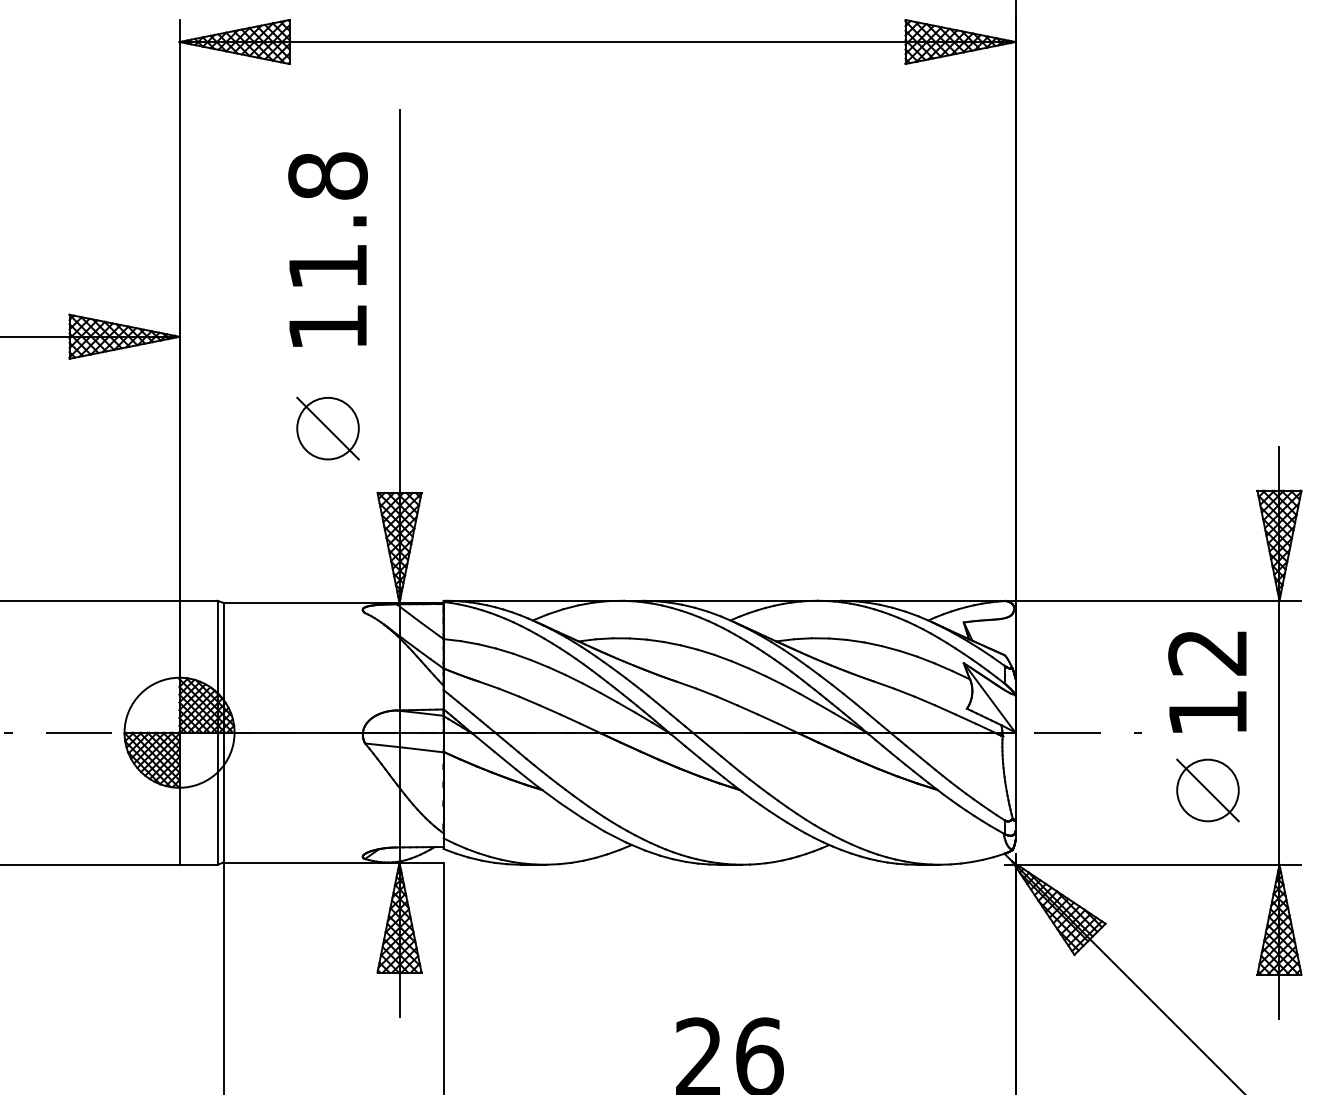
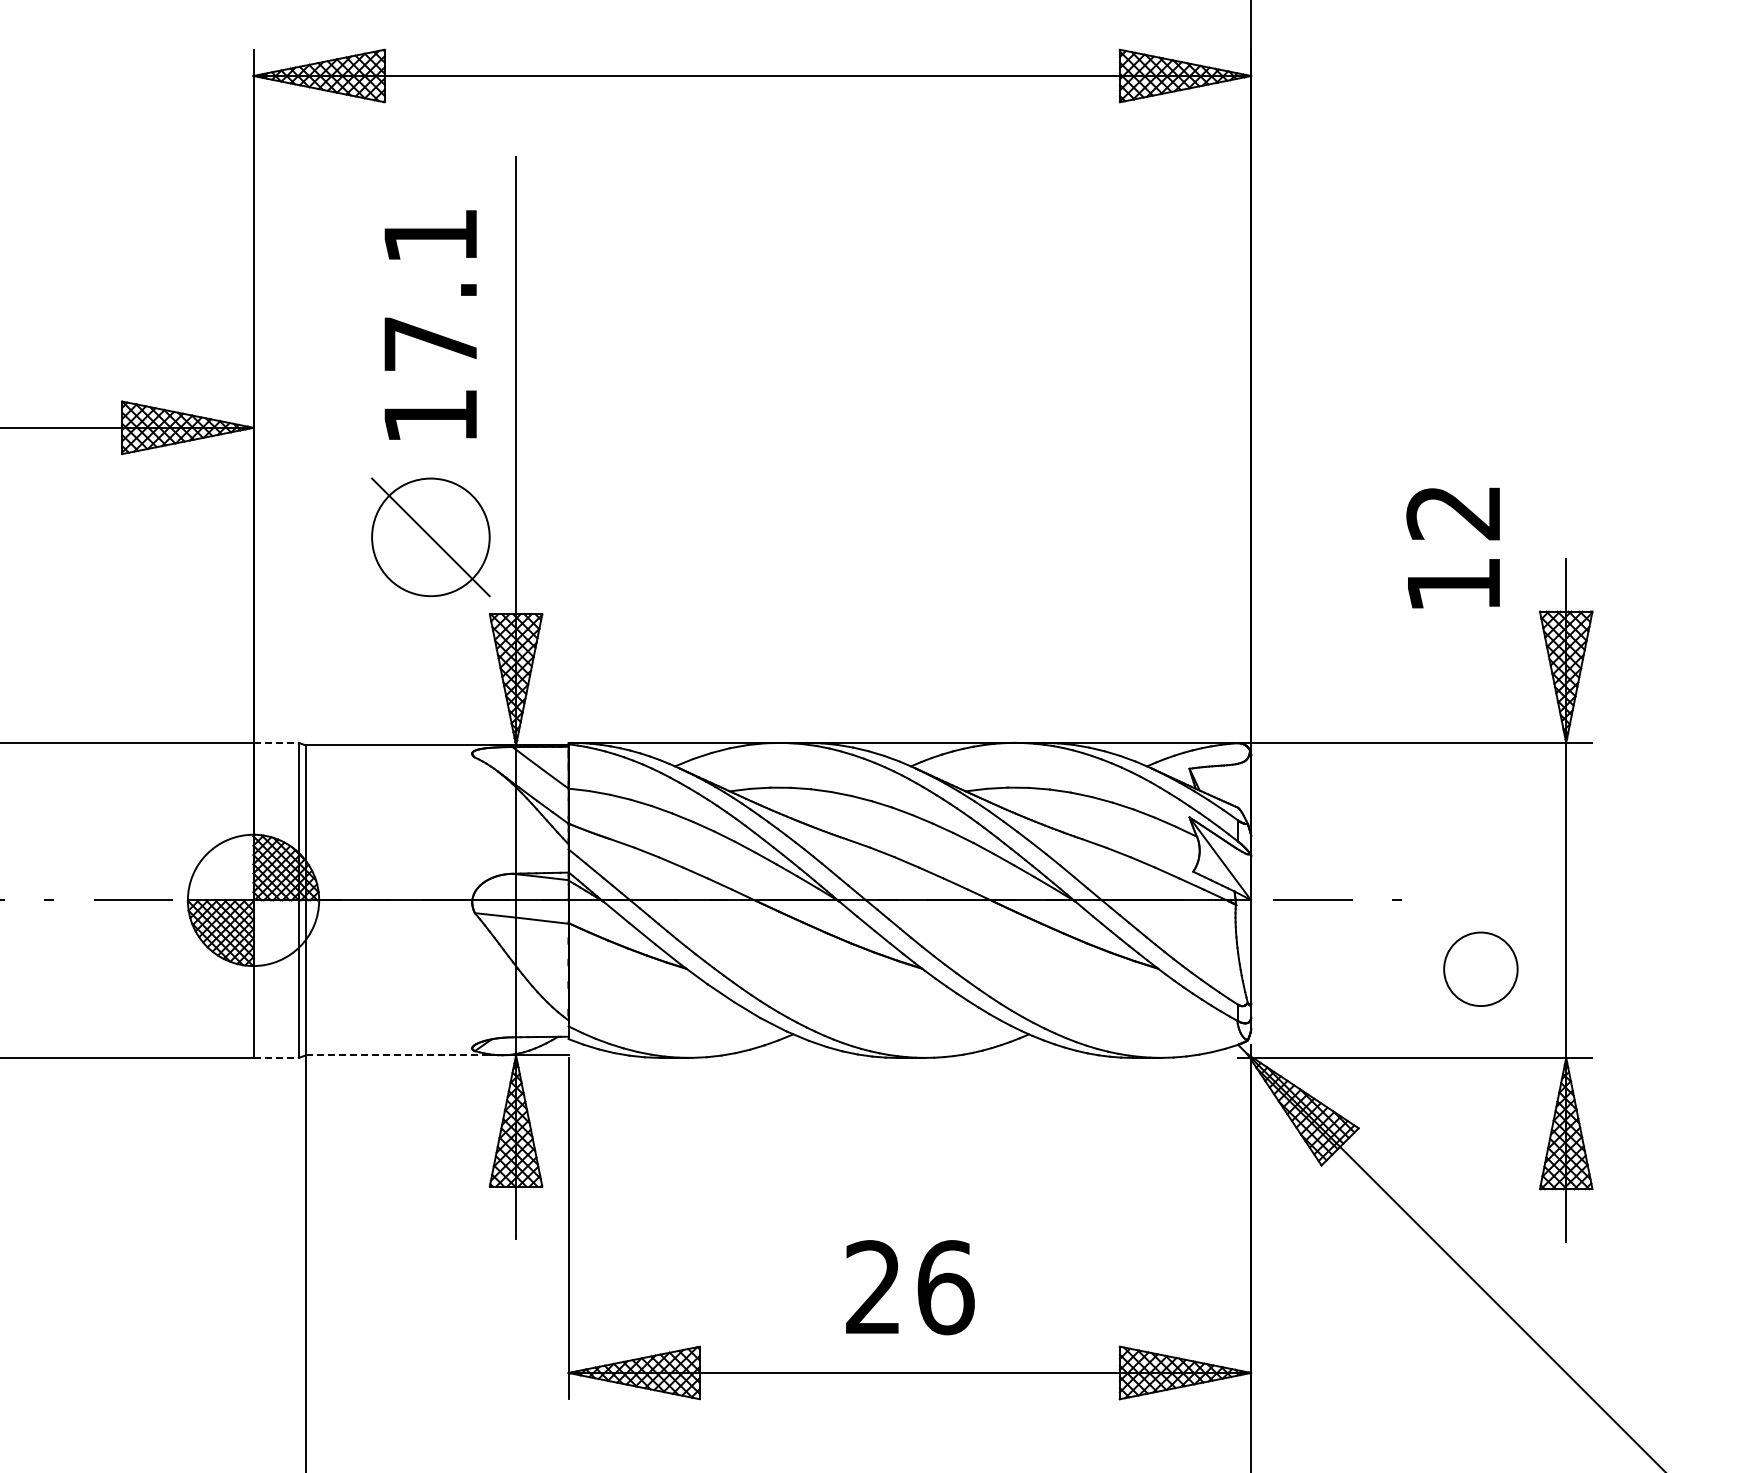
text: (327, 220) -> (430, 288), 11.8 -> 17.1
part: (327, 428) -> (430, 537), size x1.6
line: (198, 600) -> (276, 742), solid -> dashed
text: (1206, 681) -> (1452, 547), moved
line: (1207, 790) -> (1480, 969), removed
line: (306, 862) -> (404, 1055), solid -> dashed
line: (198, 864) -> (276, 1057), solid -> dashed

